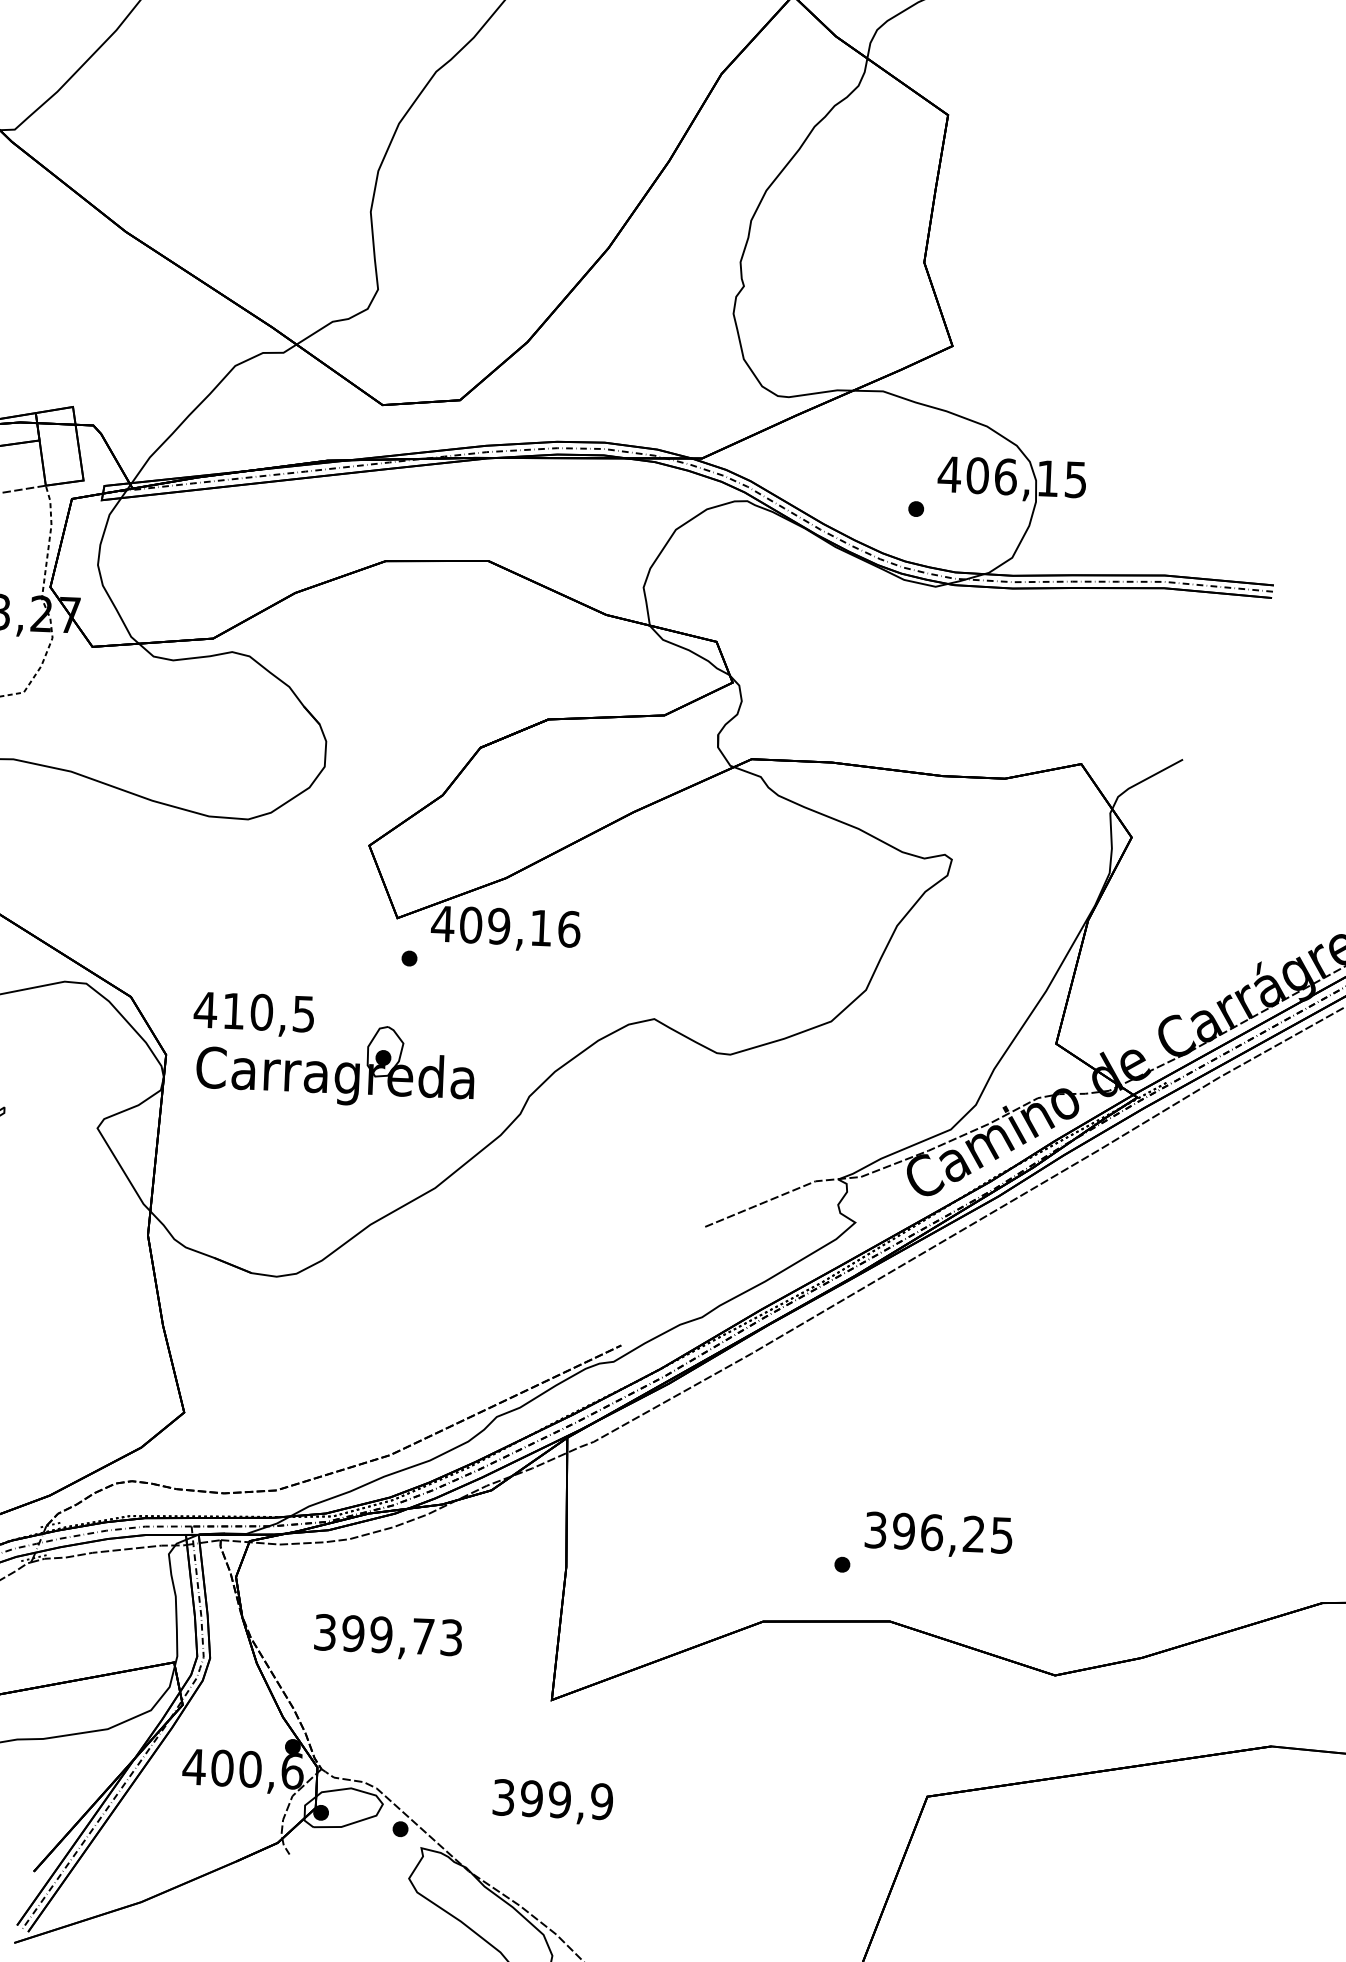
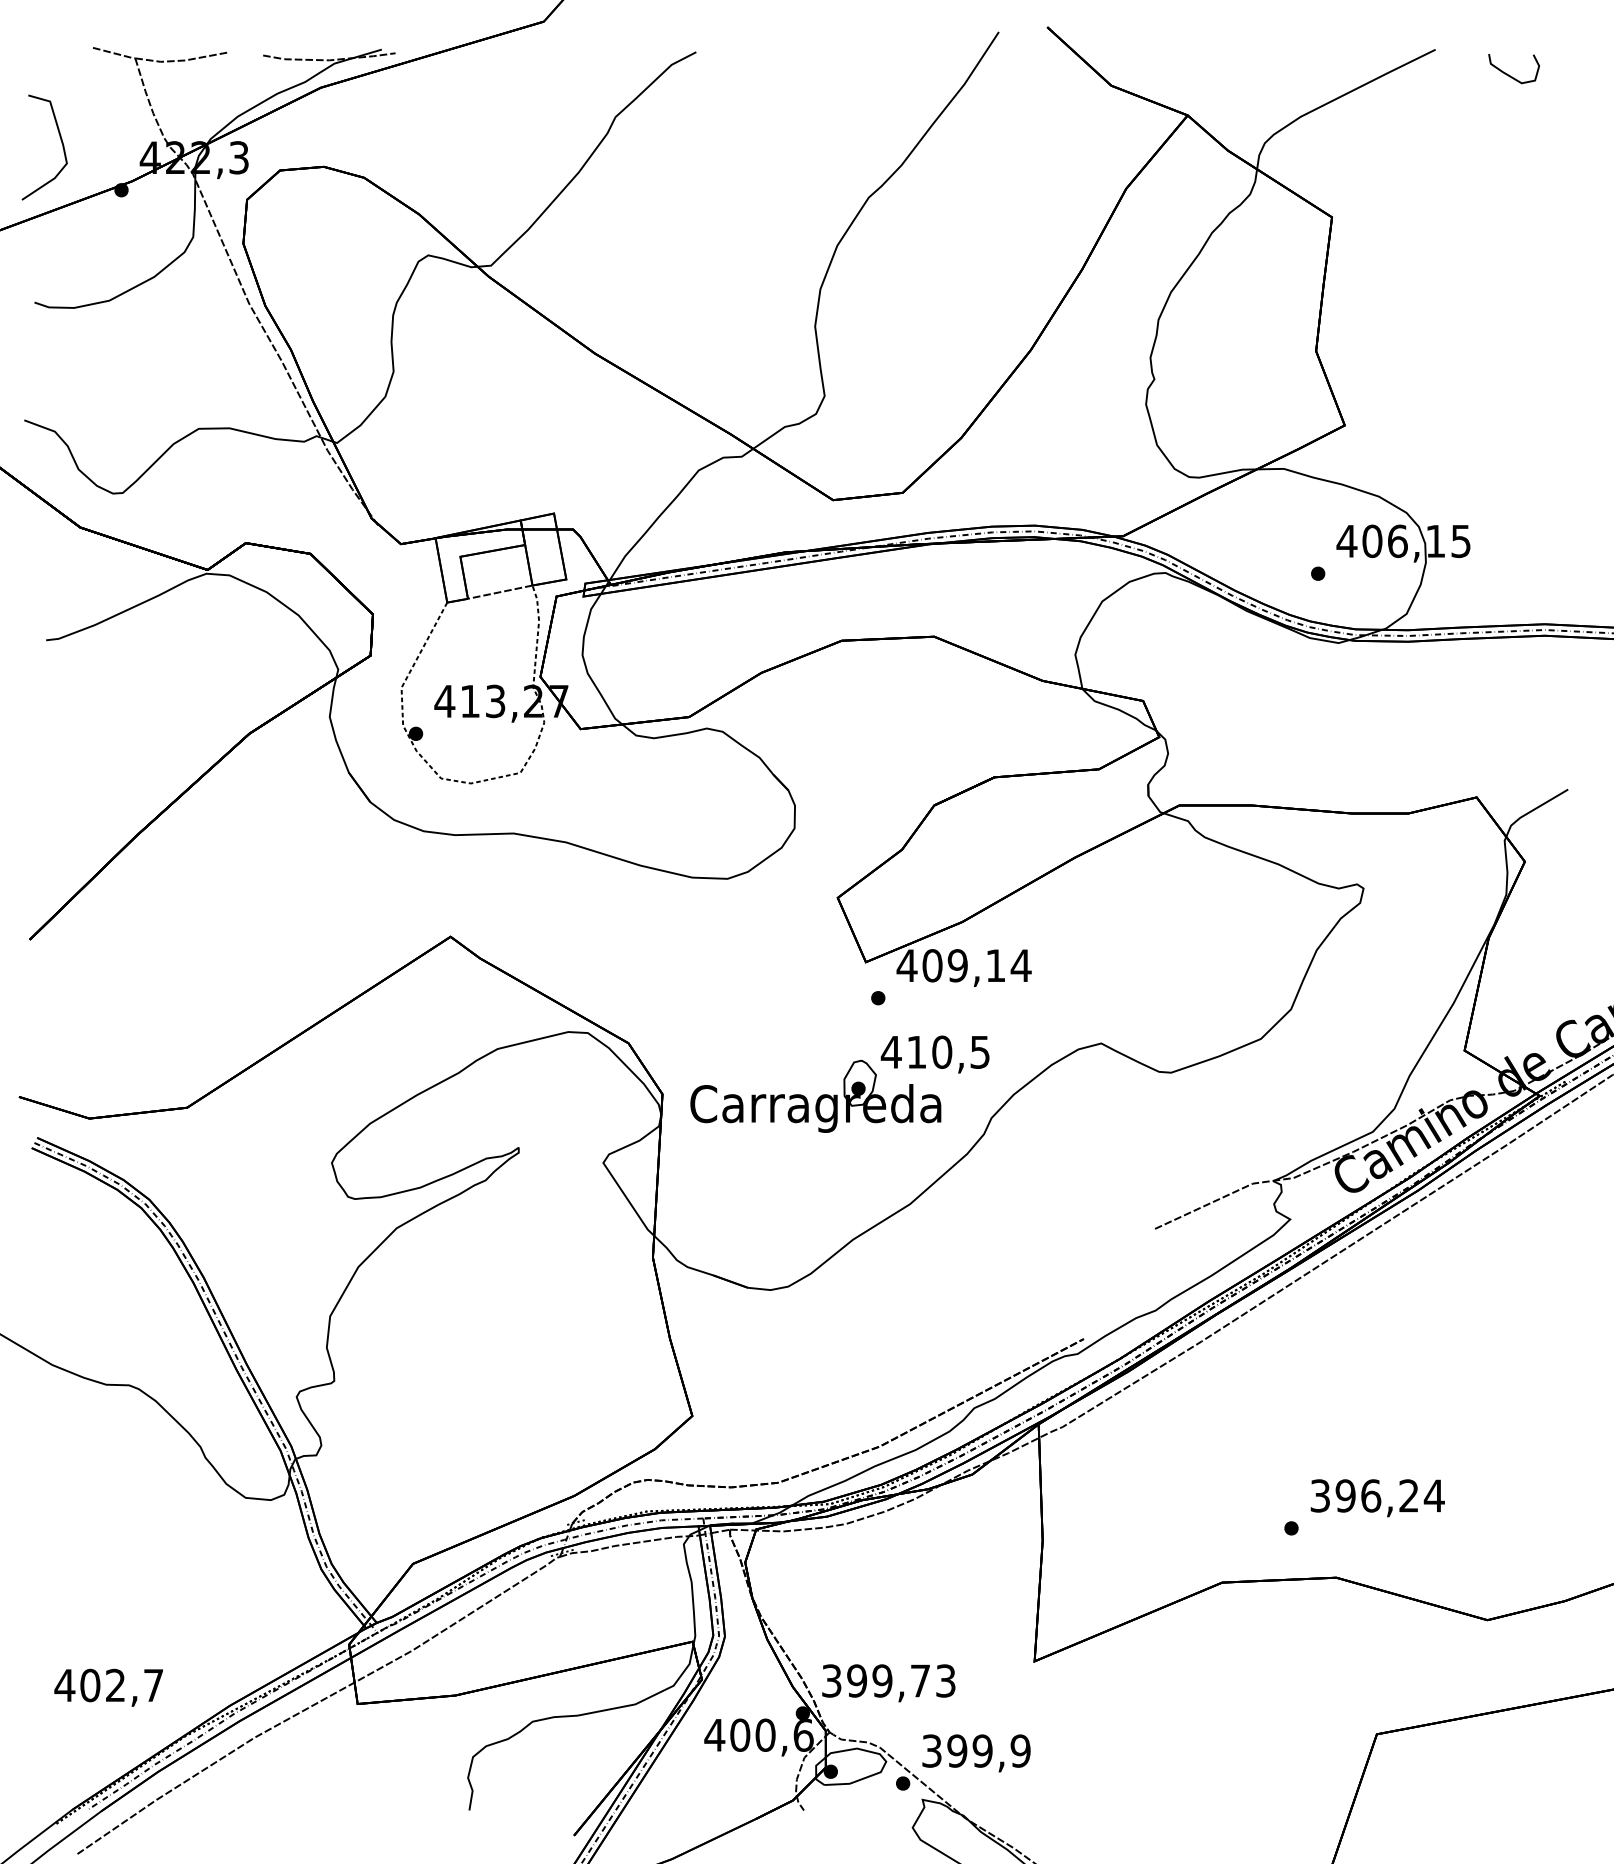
text: (568, 928) -> (1020, 965), 409,16 -> 409,14
text: (253, 1014) -> (934, 1054), moved
text: (1001, 1534) -> (1433, 1495), 396,25 -> 396,24
text: (387, 1637) -> (888, 1683), moved
text: (552, 1802) -> (976, 1753), moved

